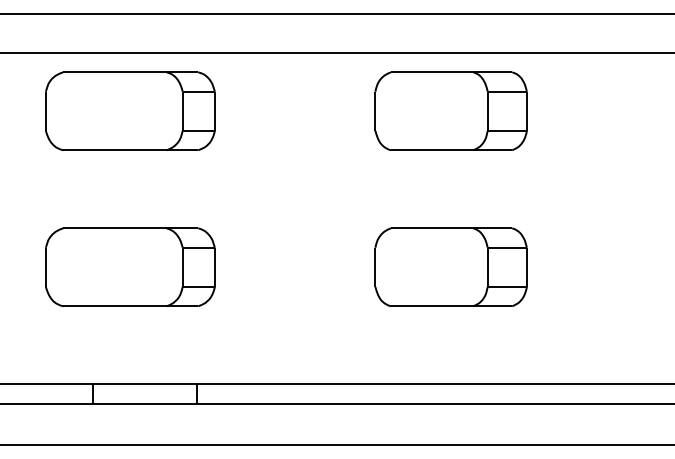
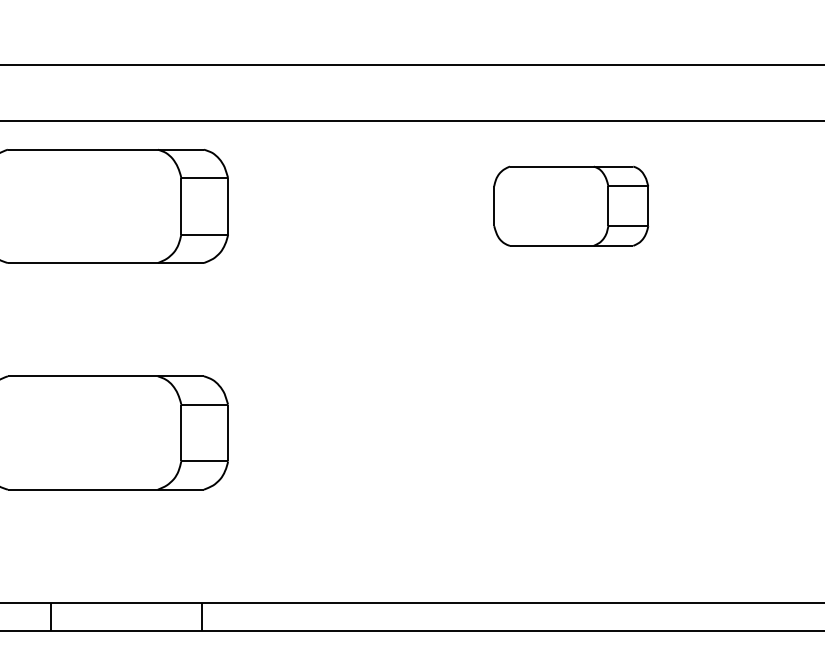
part: (450, 110) -> (570, 205), size x0.7
part: (450, 266) -> (570, 431), removed

